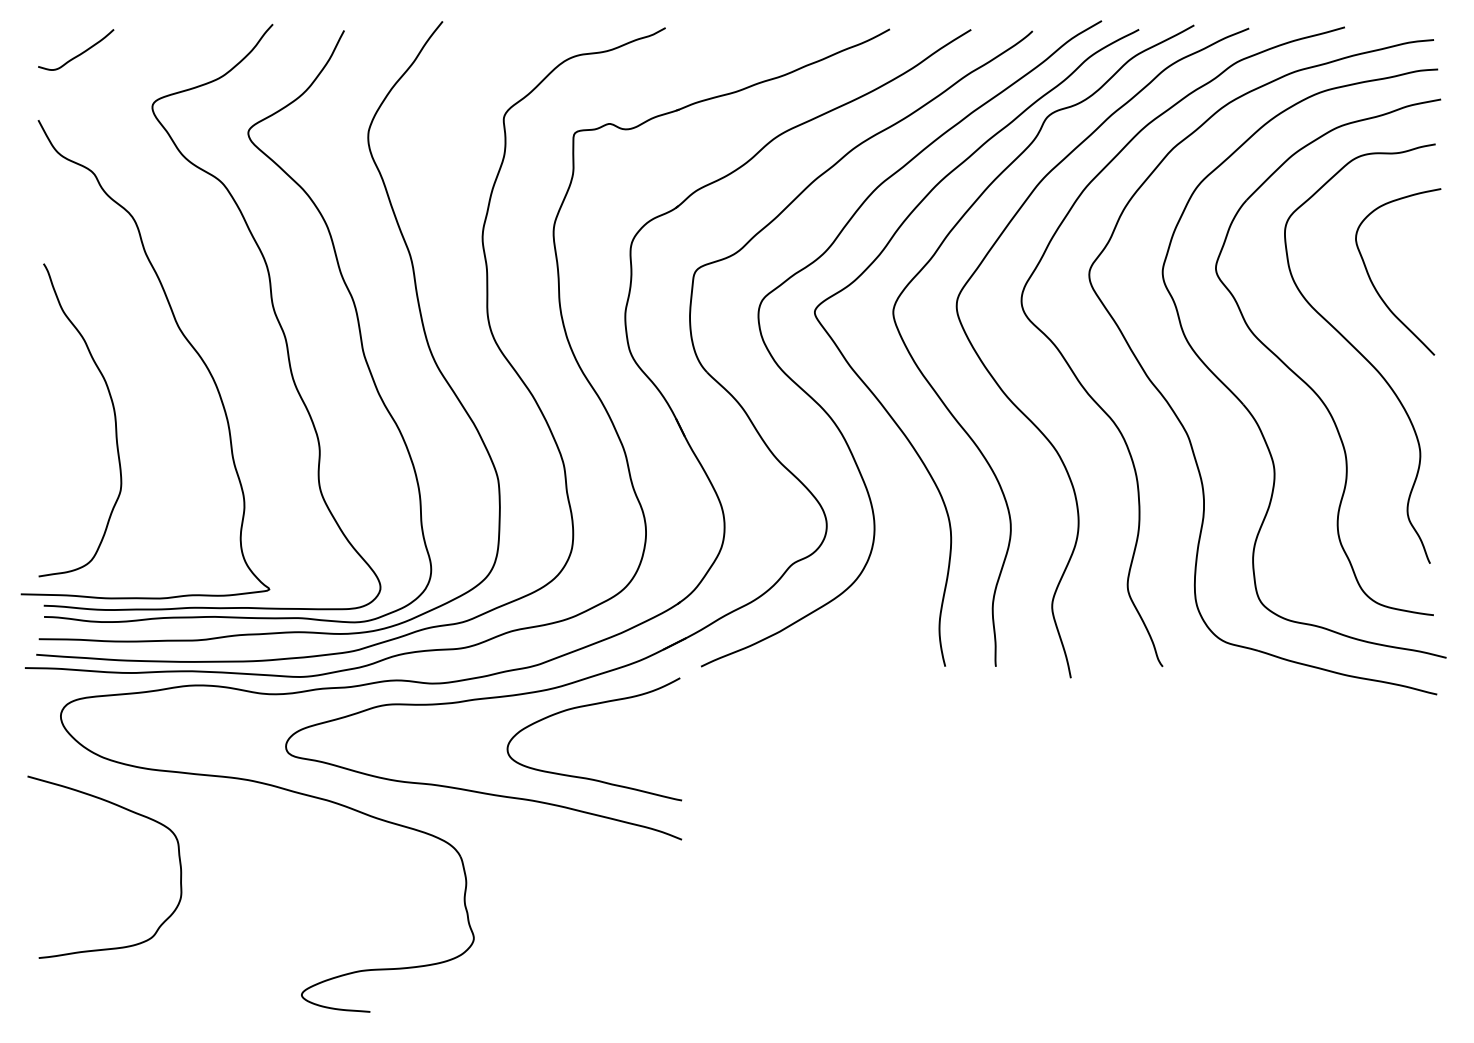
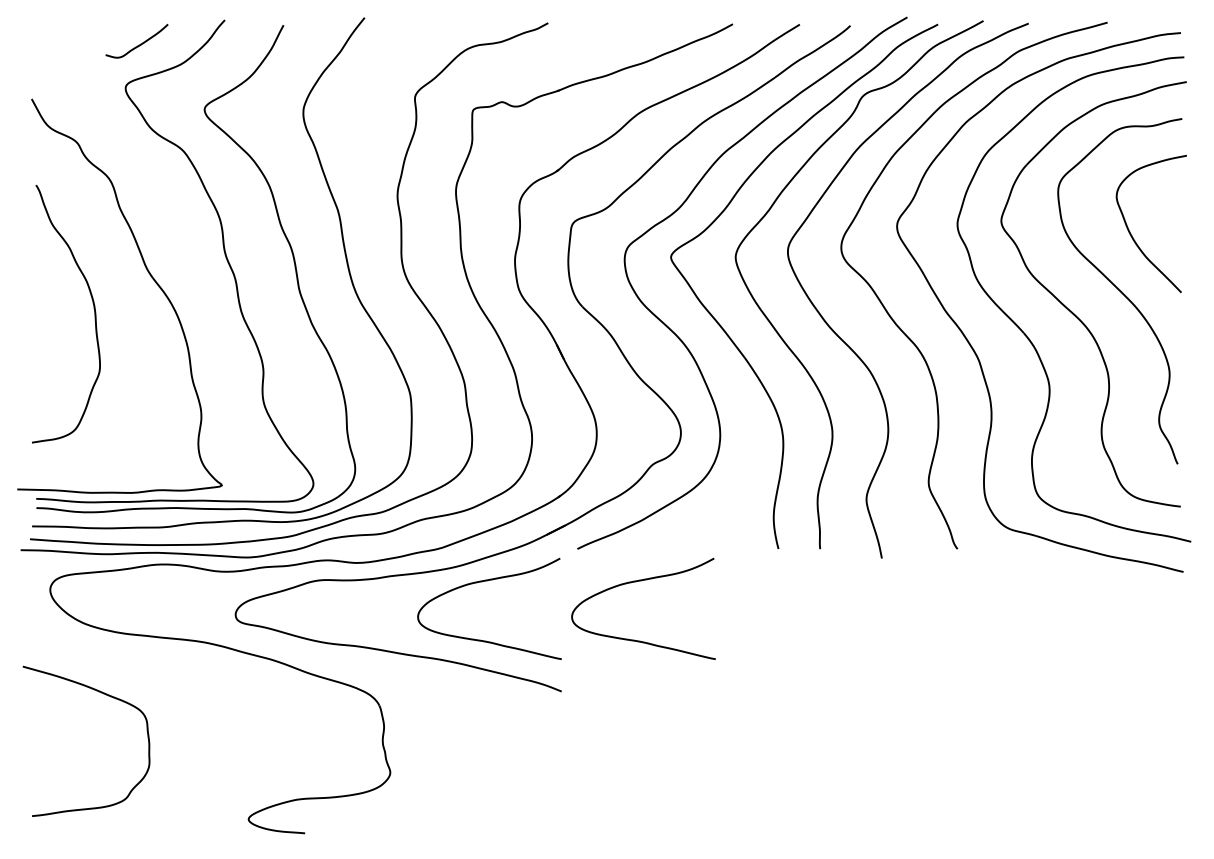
curve: (79, 53) -> (139, 44), moved
curve: (113, 412) -> (93, 307), moved
curve: (775, 706) -> (638, 581), added
curve: (126, 810) -> (104, 694), moved

